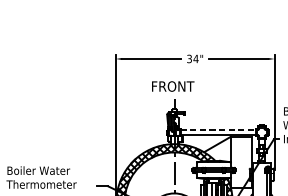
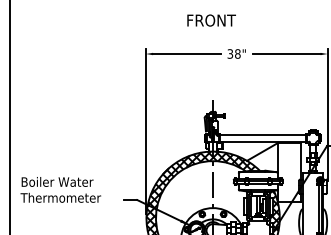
text: (195, 58) -> (237, 53), 34" -> 38"
text: (173, 86) -> (211, 20), moved
line: (218, 130) -> (263, 135), dashed -> solid

